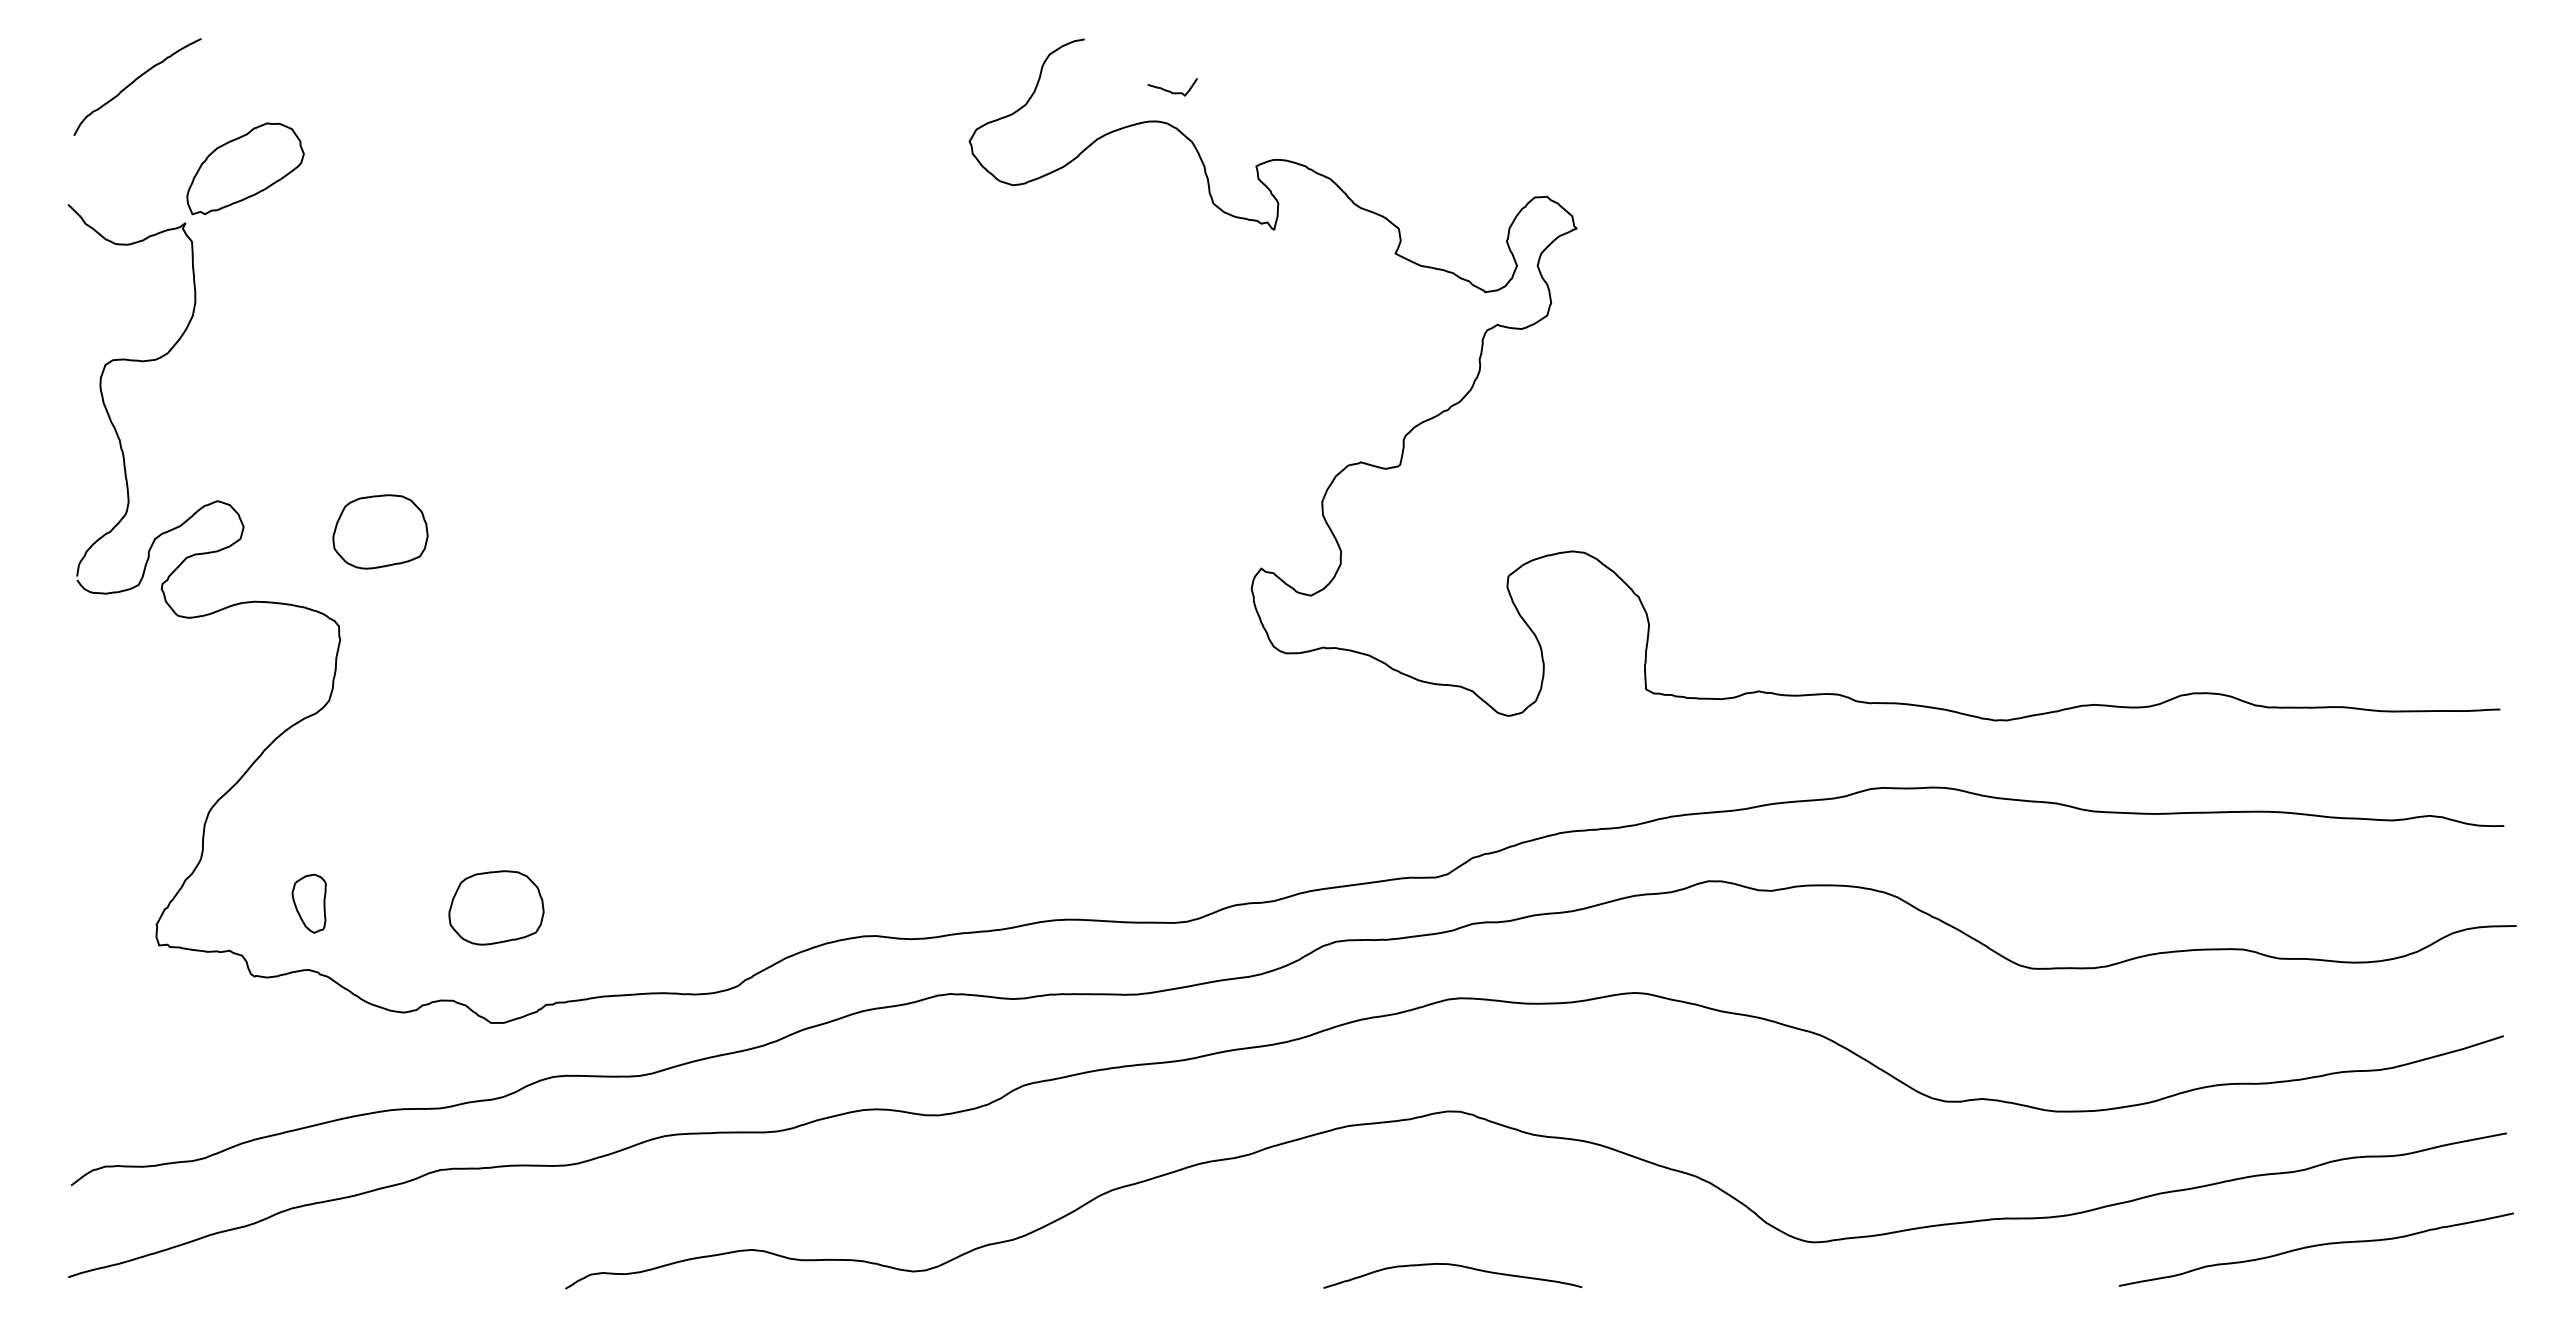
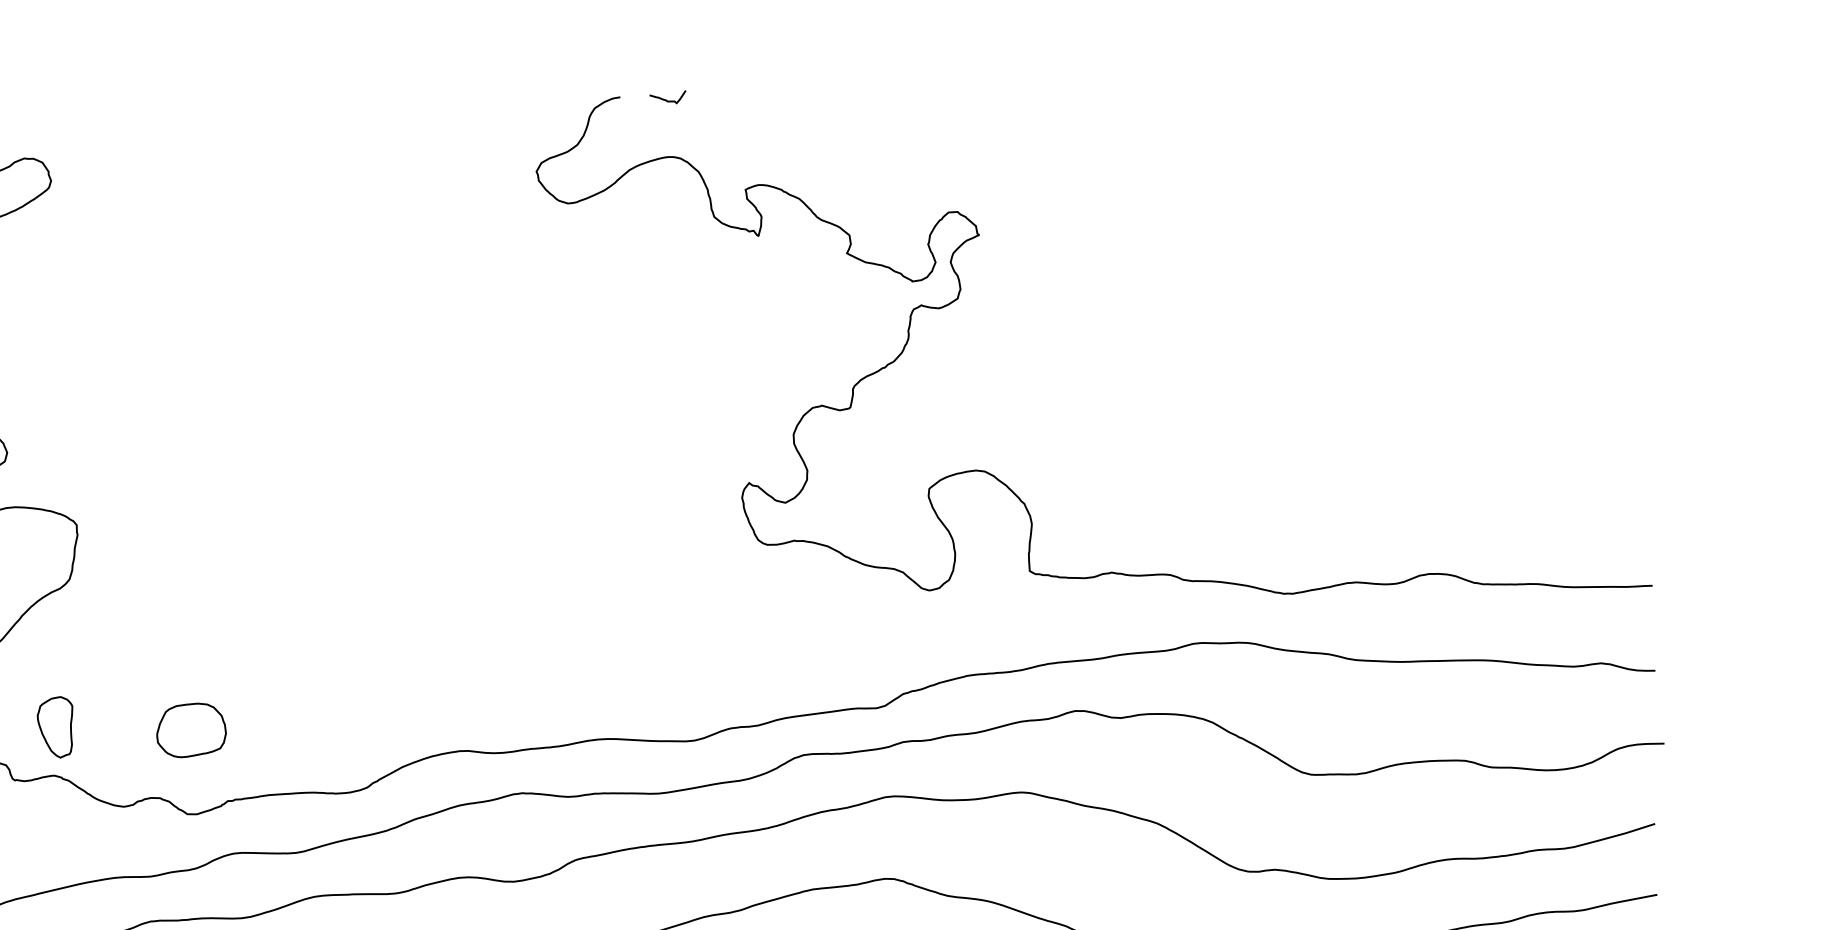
curve: (1171, 91) -> (666, 100), moved
part: (380, 531) -> (106, 456), removed
part: (308, 903) -> (54, 727), size x1.43

